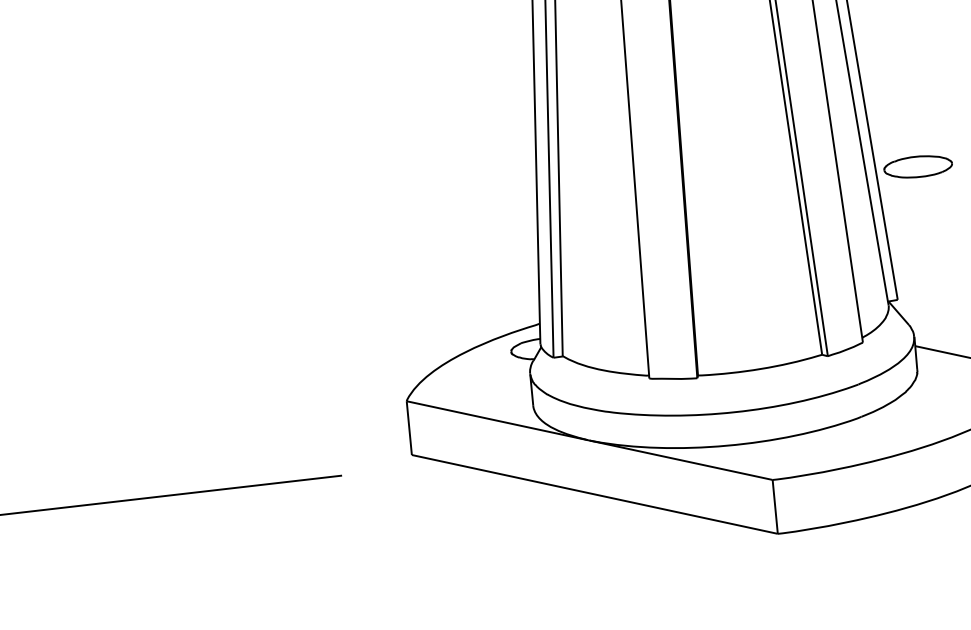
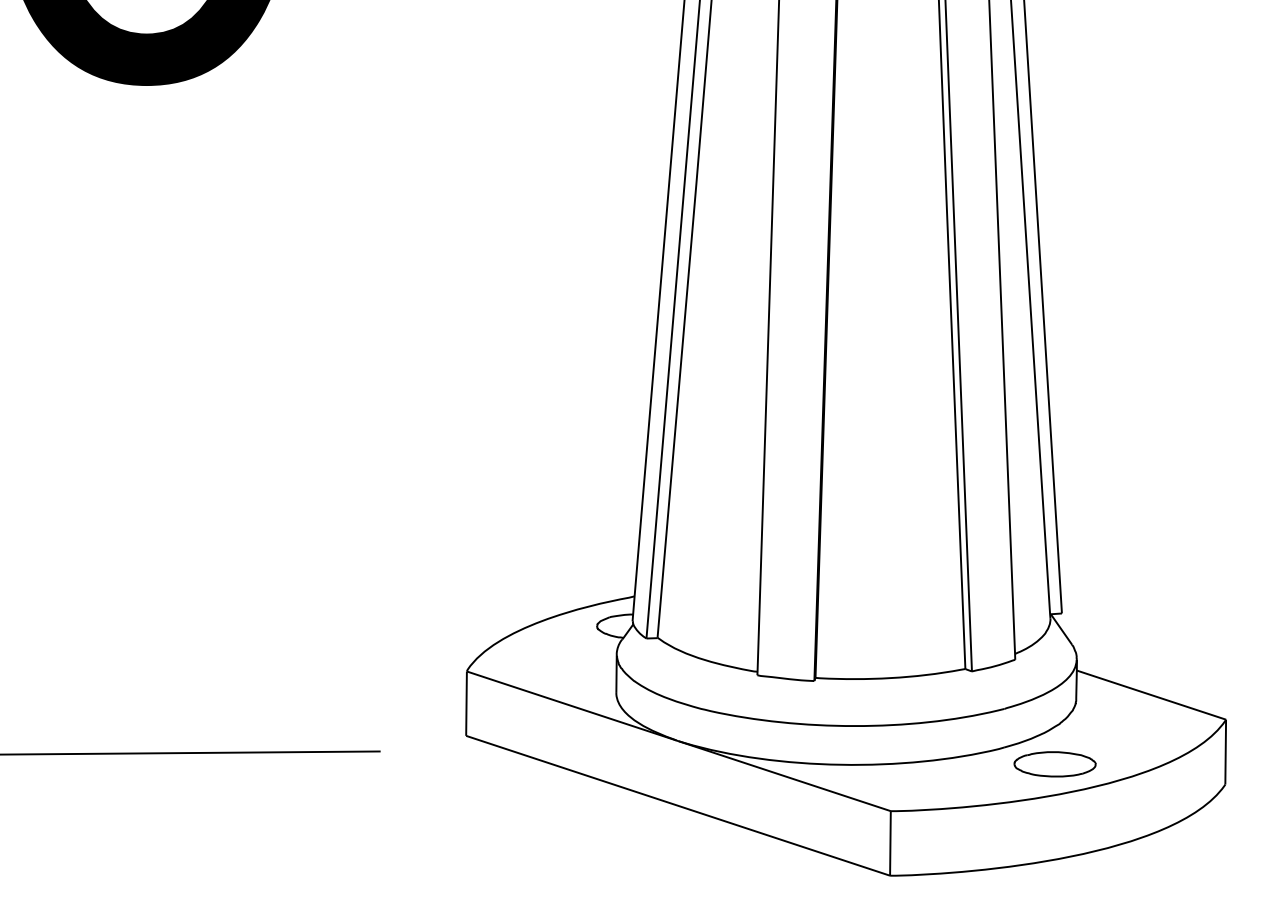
part: (917, 167) -> (1054, 764), moved

